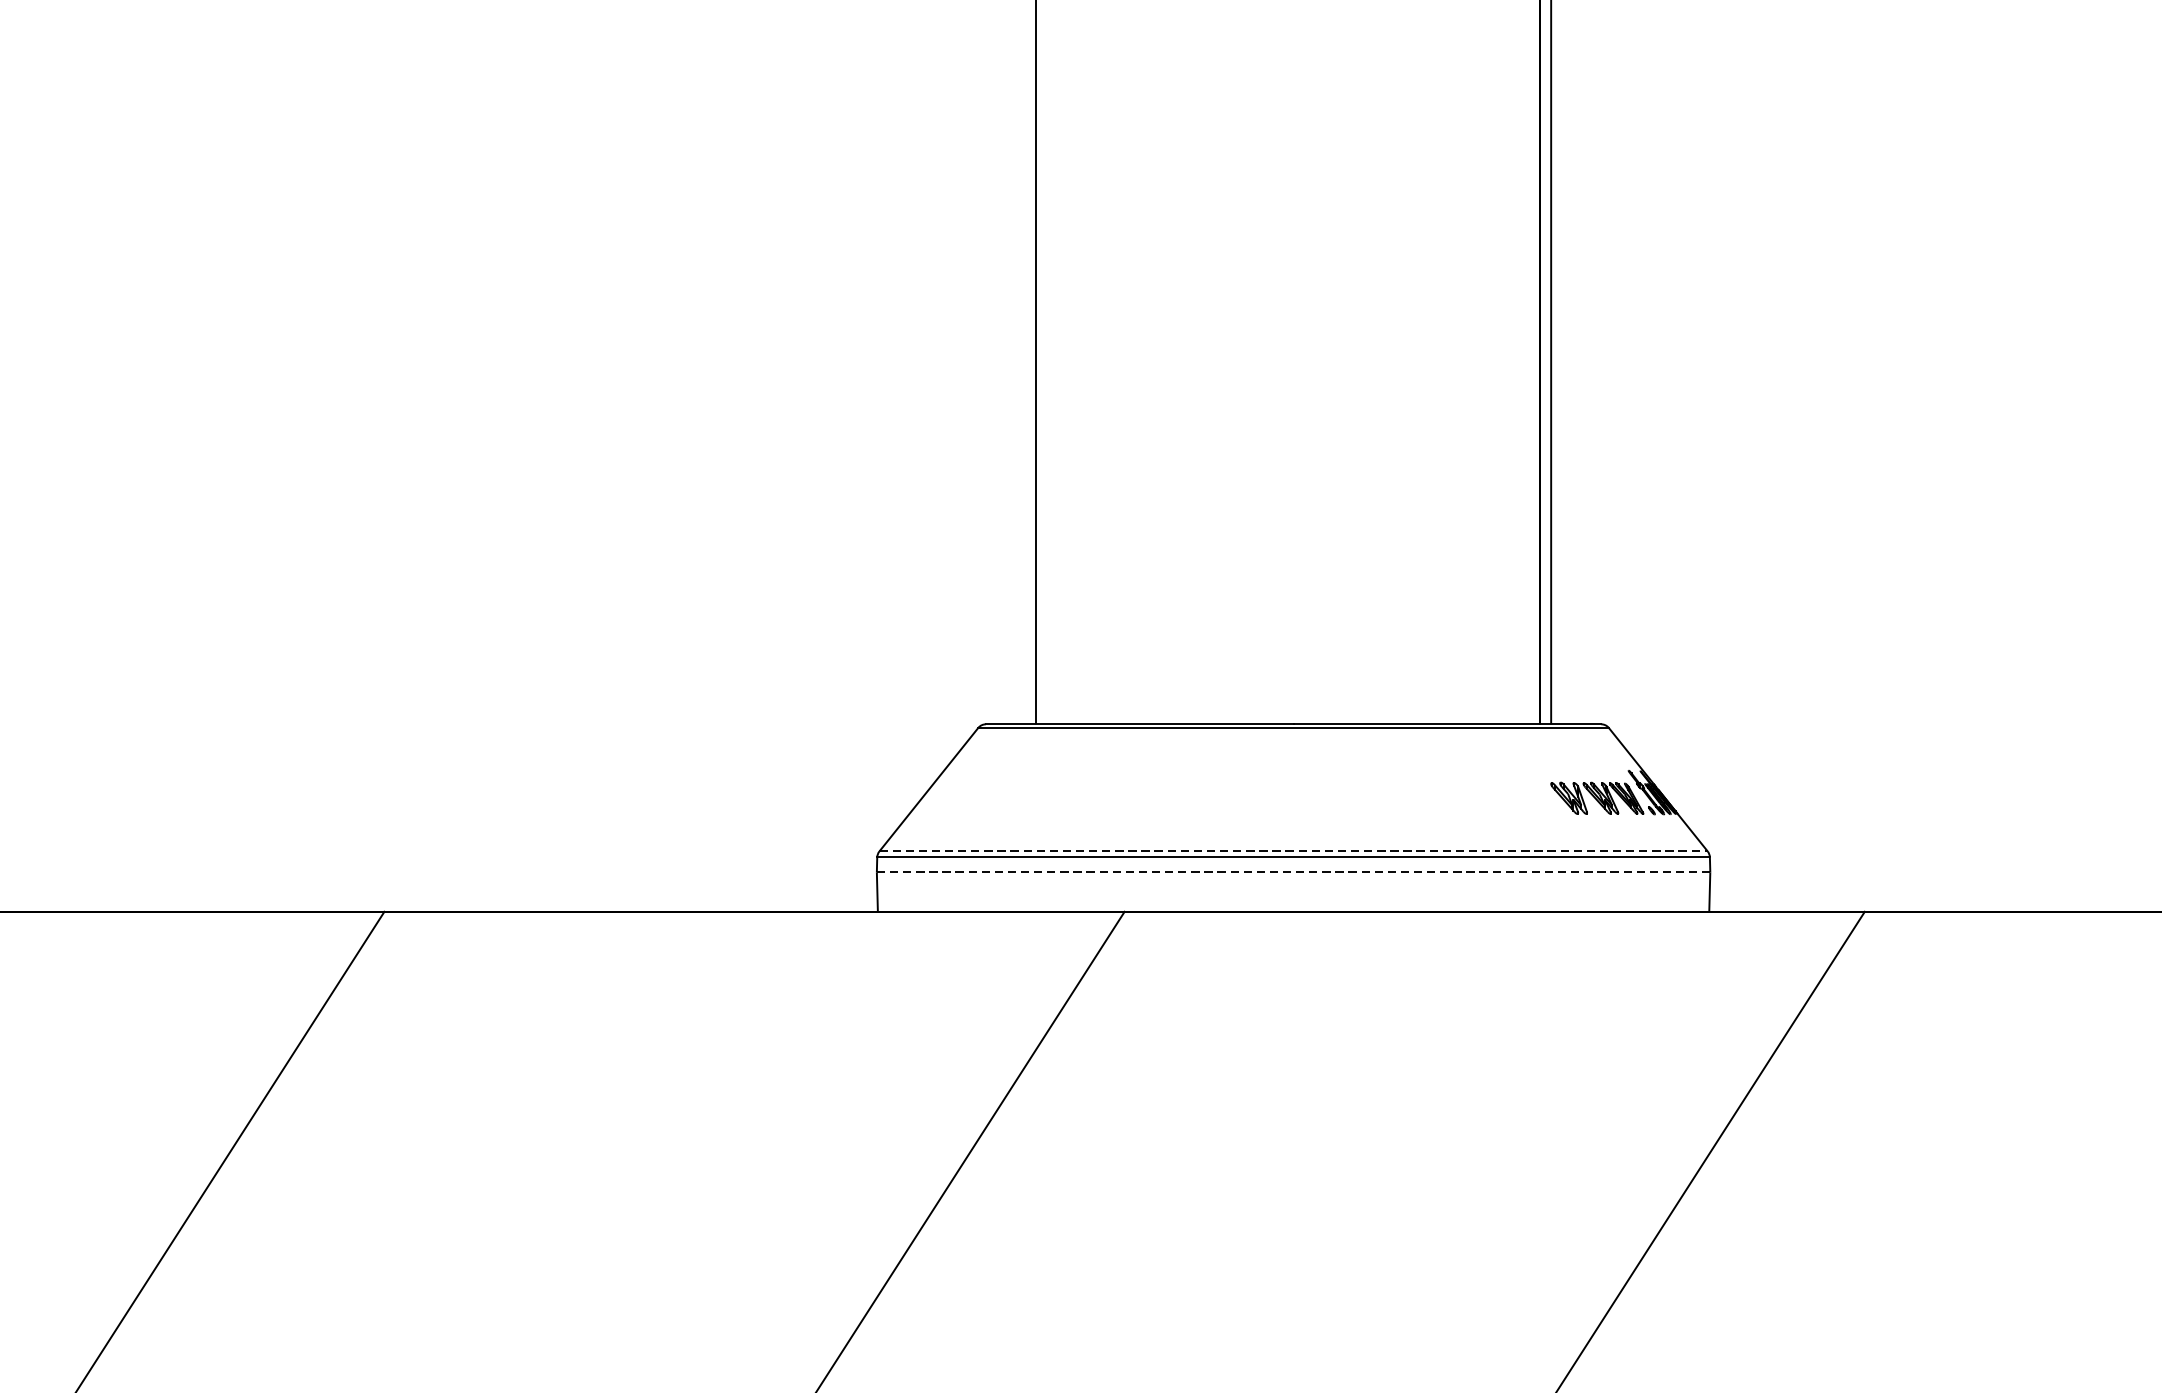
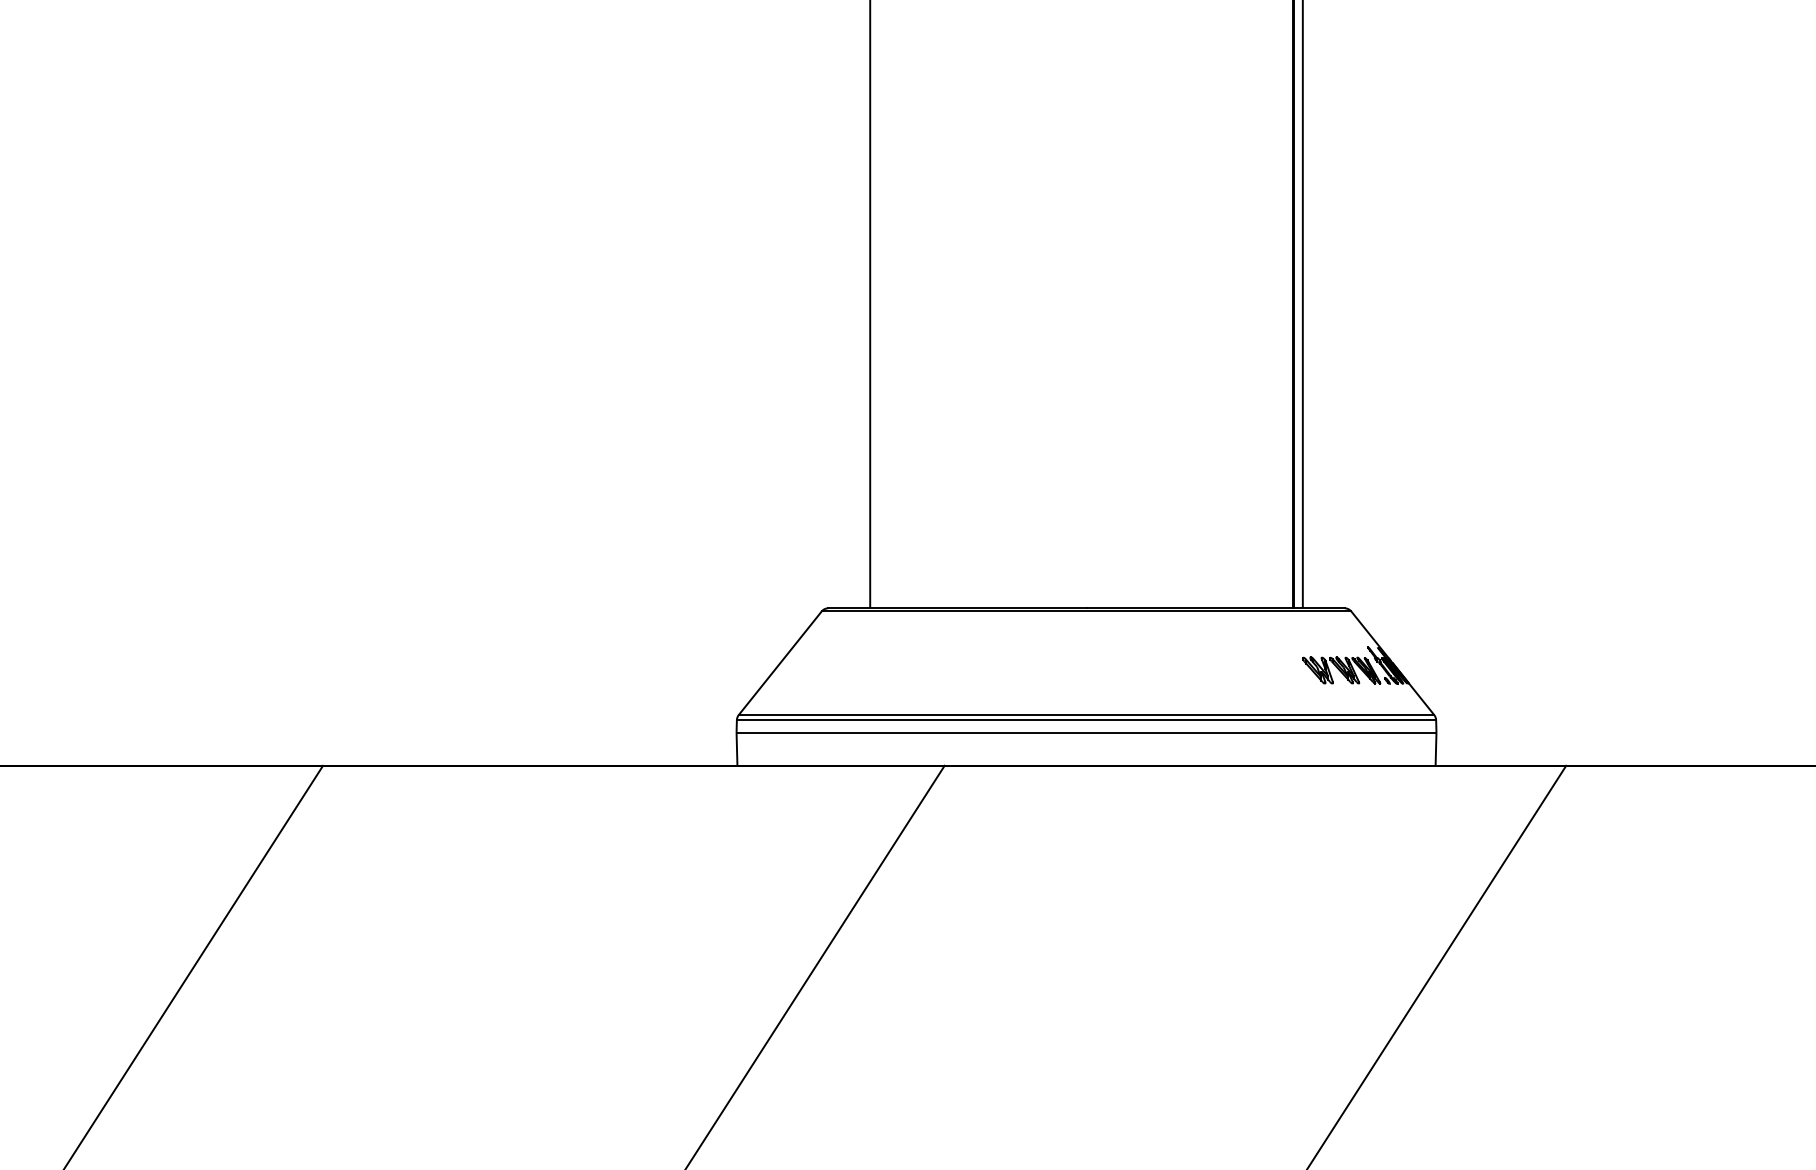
line: (1293, 851) -> (1086, 715), dashed -> solid
line: (1293, 872) -> (1086, 732), dashed -> solid

